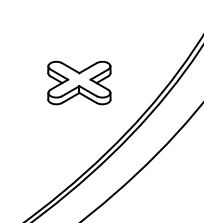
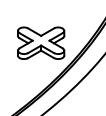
part: (79, 81) -> (41, 42), size x1.43

